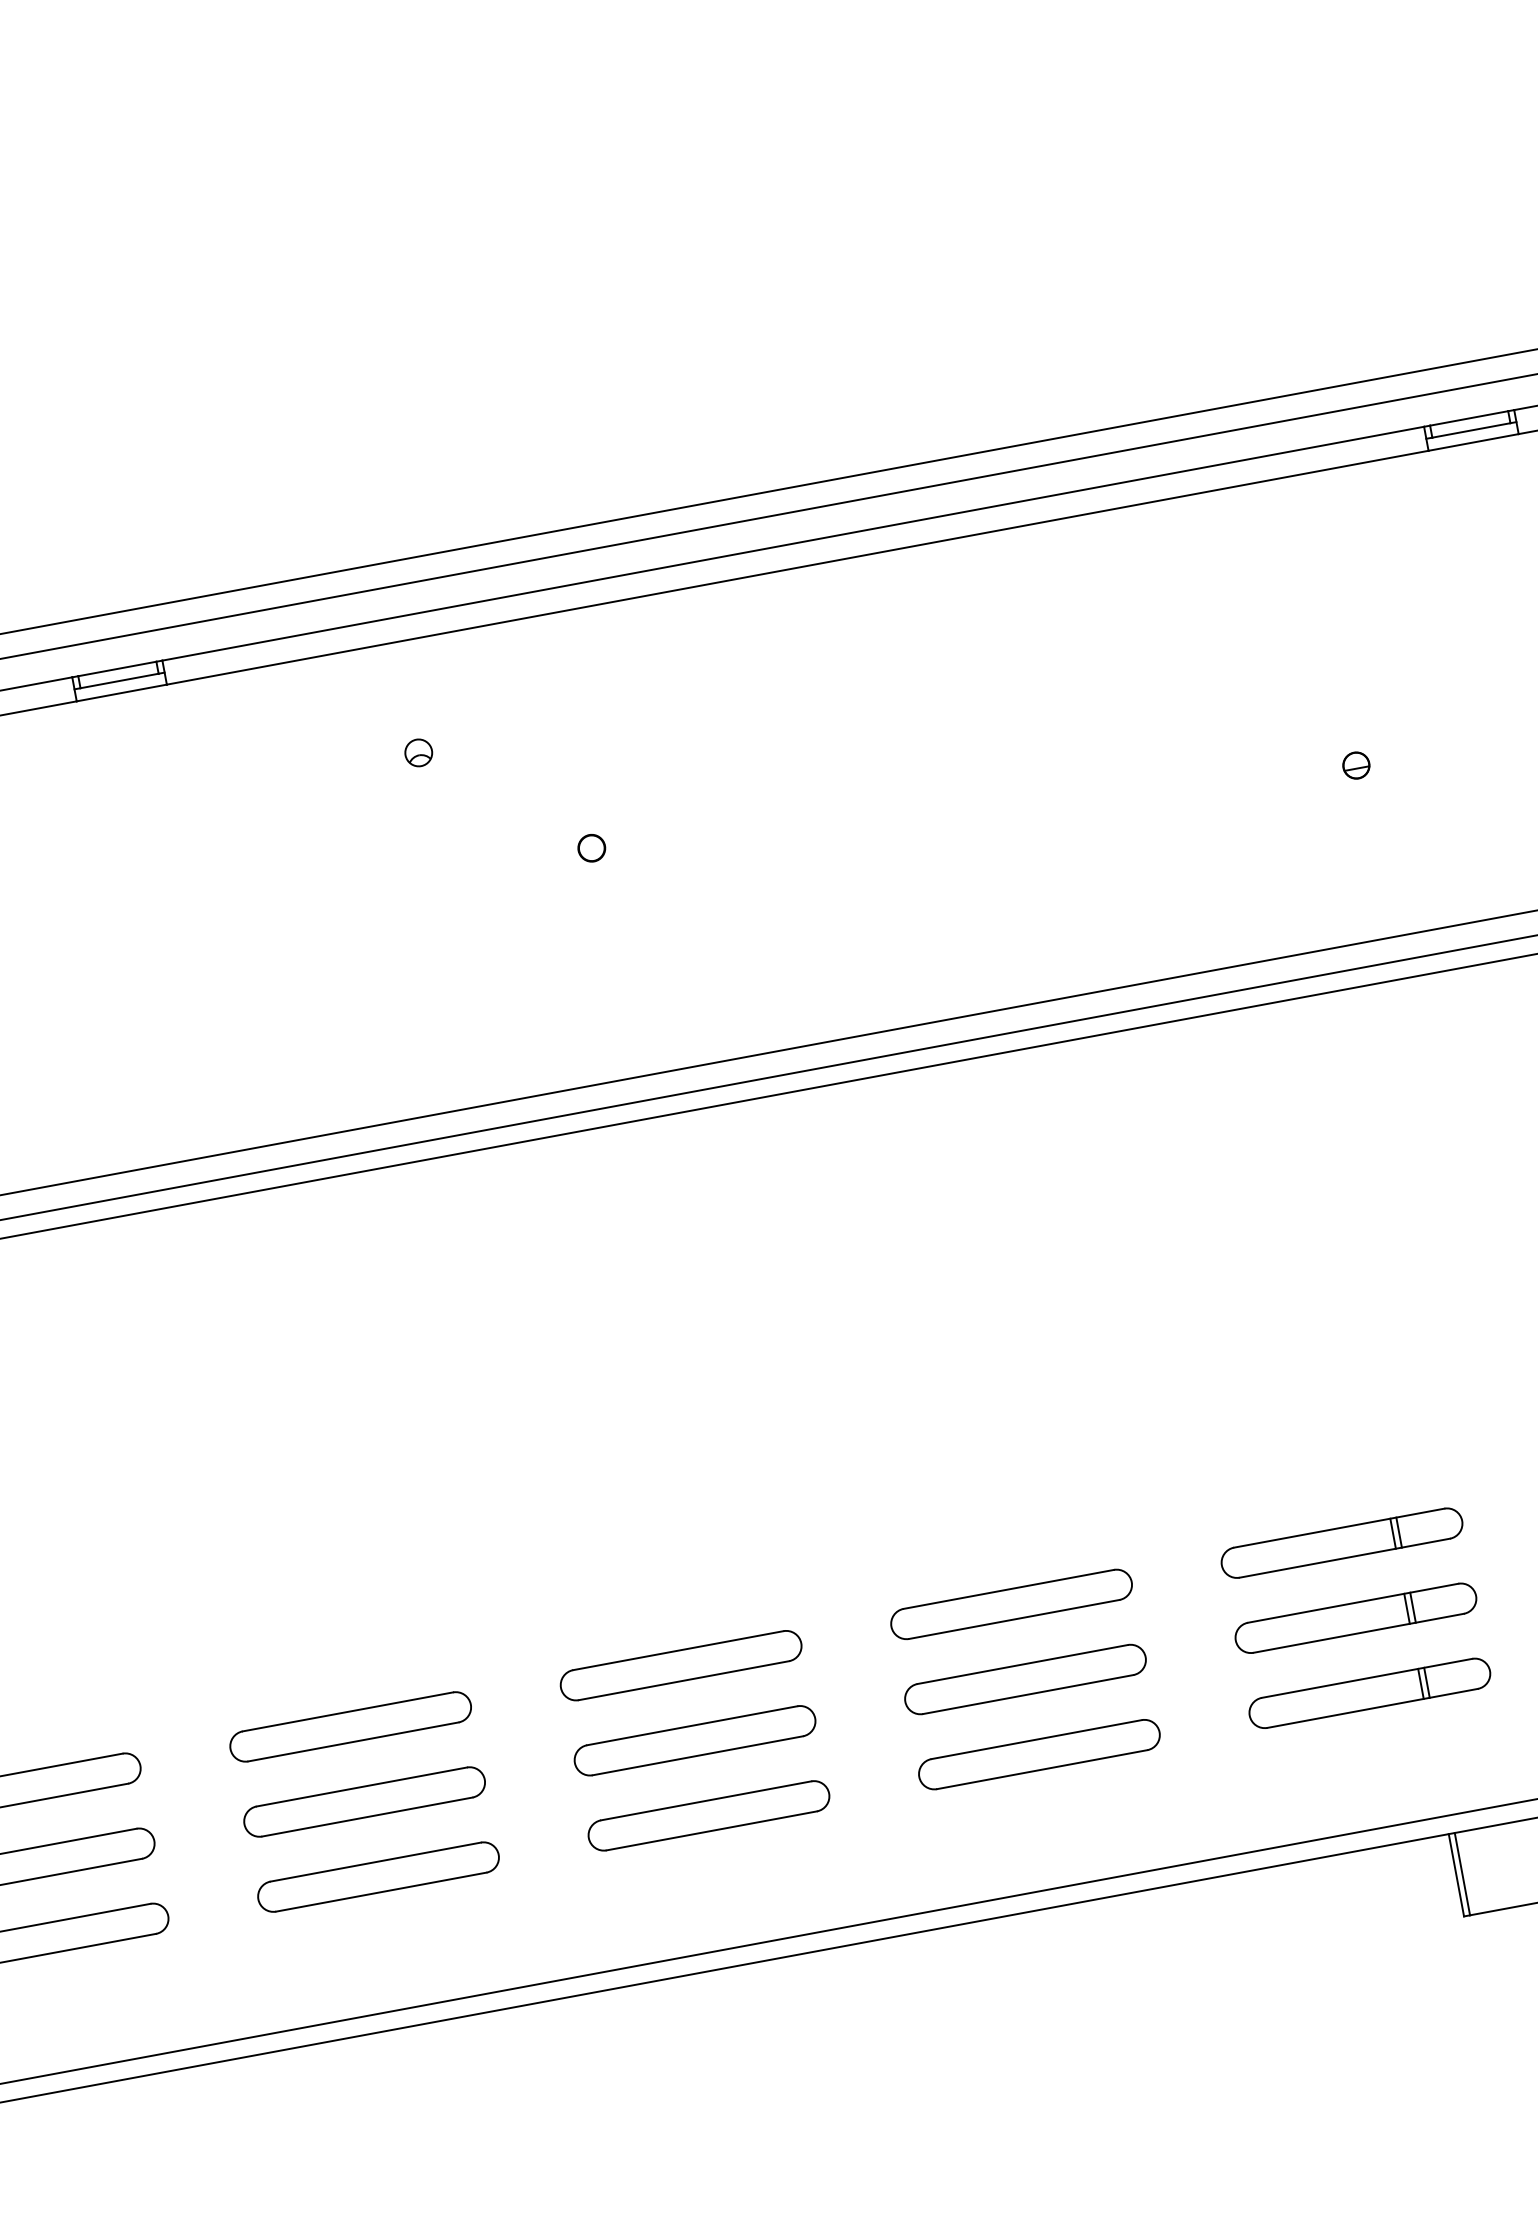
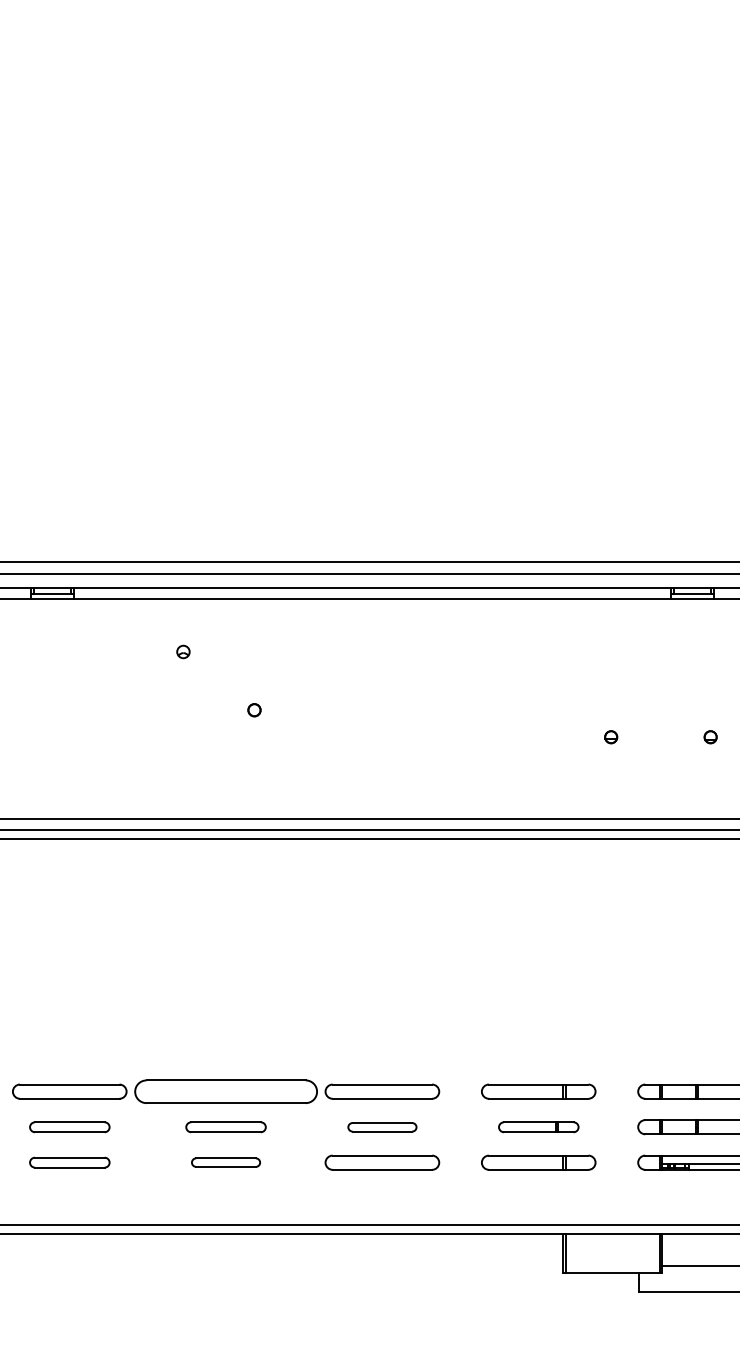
part: (1355, 1619) -> (538, 1127), size x0.7
part: (679, 1665) -> (225, 1091), size x1.6
part: (1025, 1680) -> (382, 1127), size x0.6
part: (693, 1741) -> (225, 1127), size x0.7
part: (364, 1802) -> (69, 1127), size x0.7
part: (707, 1815) -> (225, 1162), size x0.6
part: (377, 1876) -> (69, 1162), size x0.7

